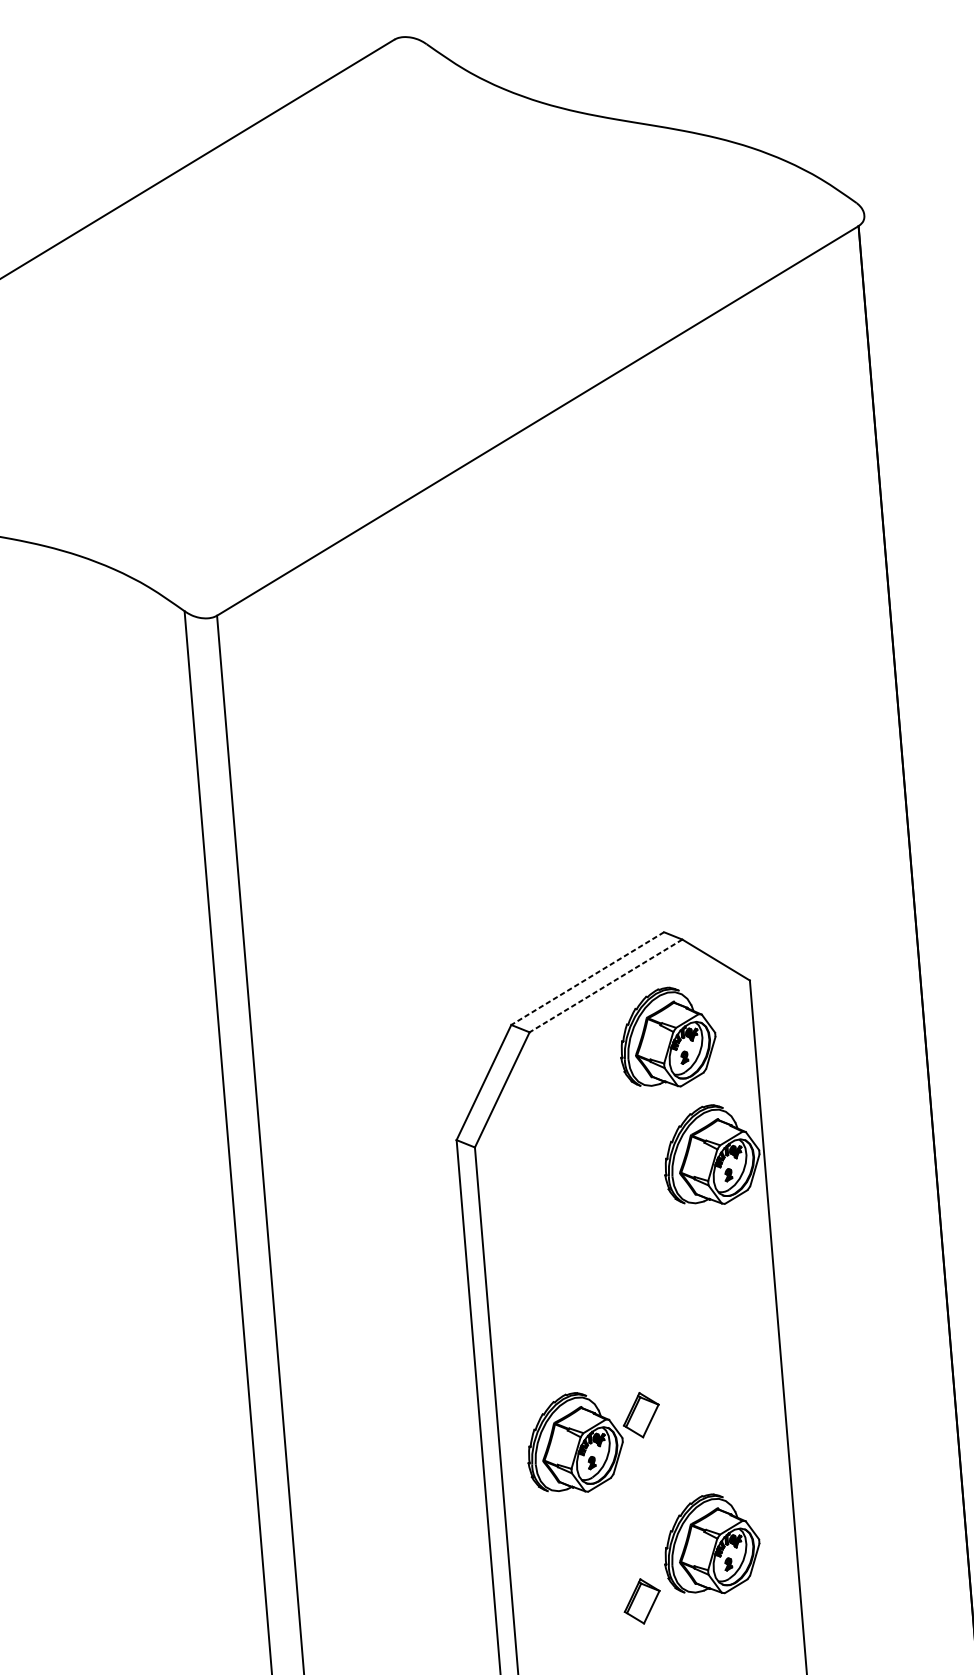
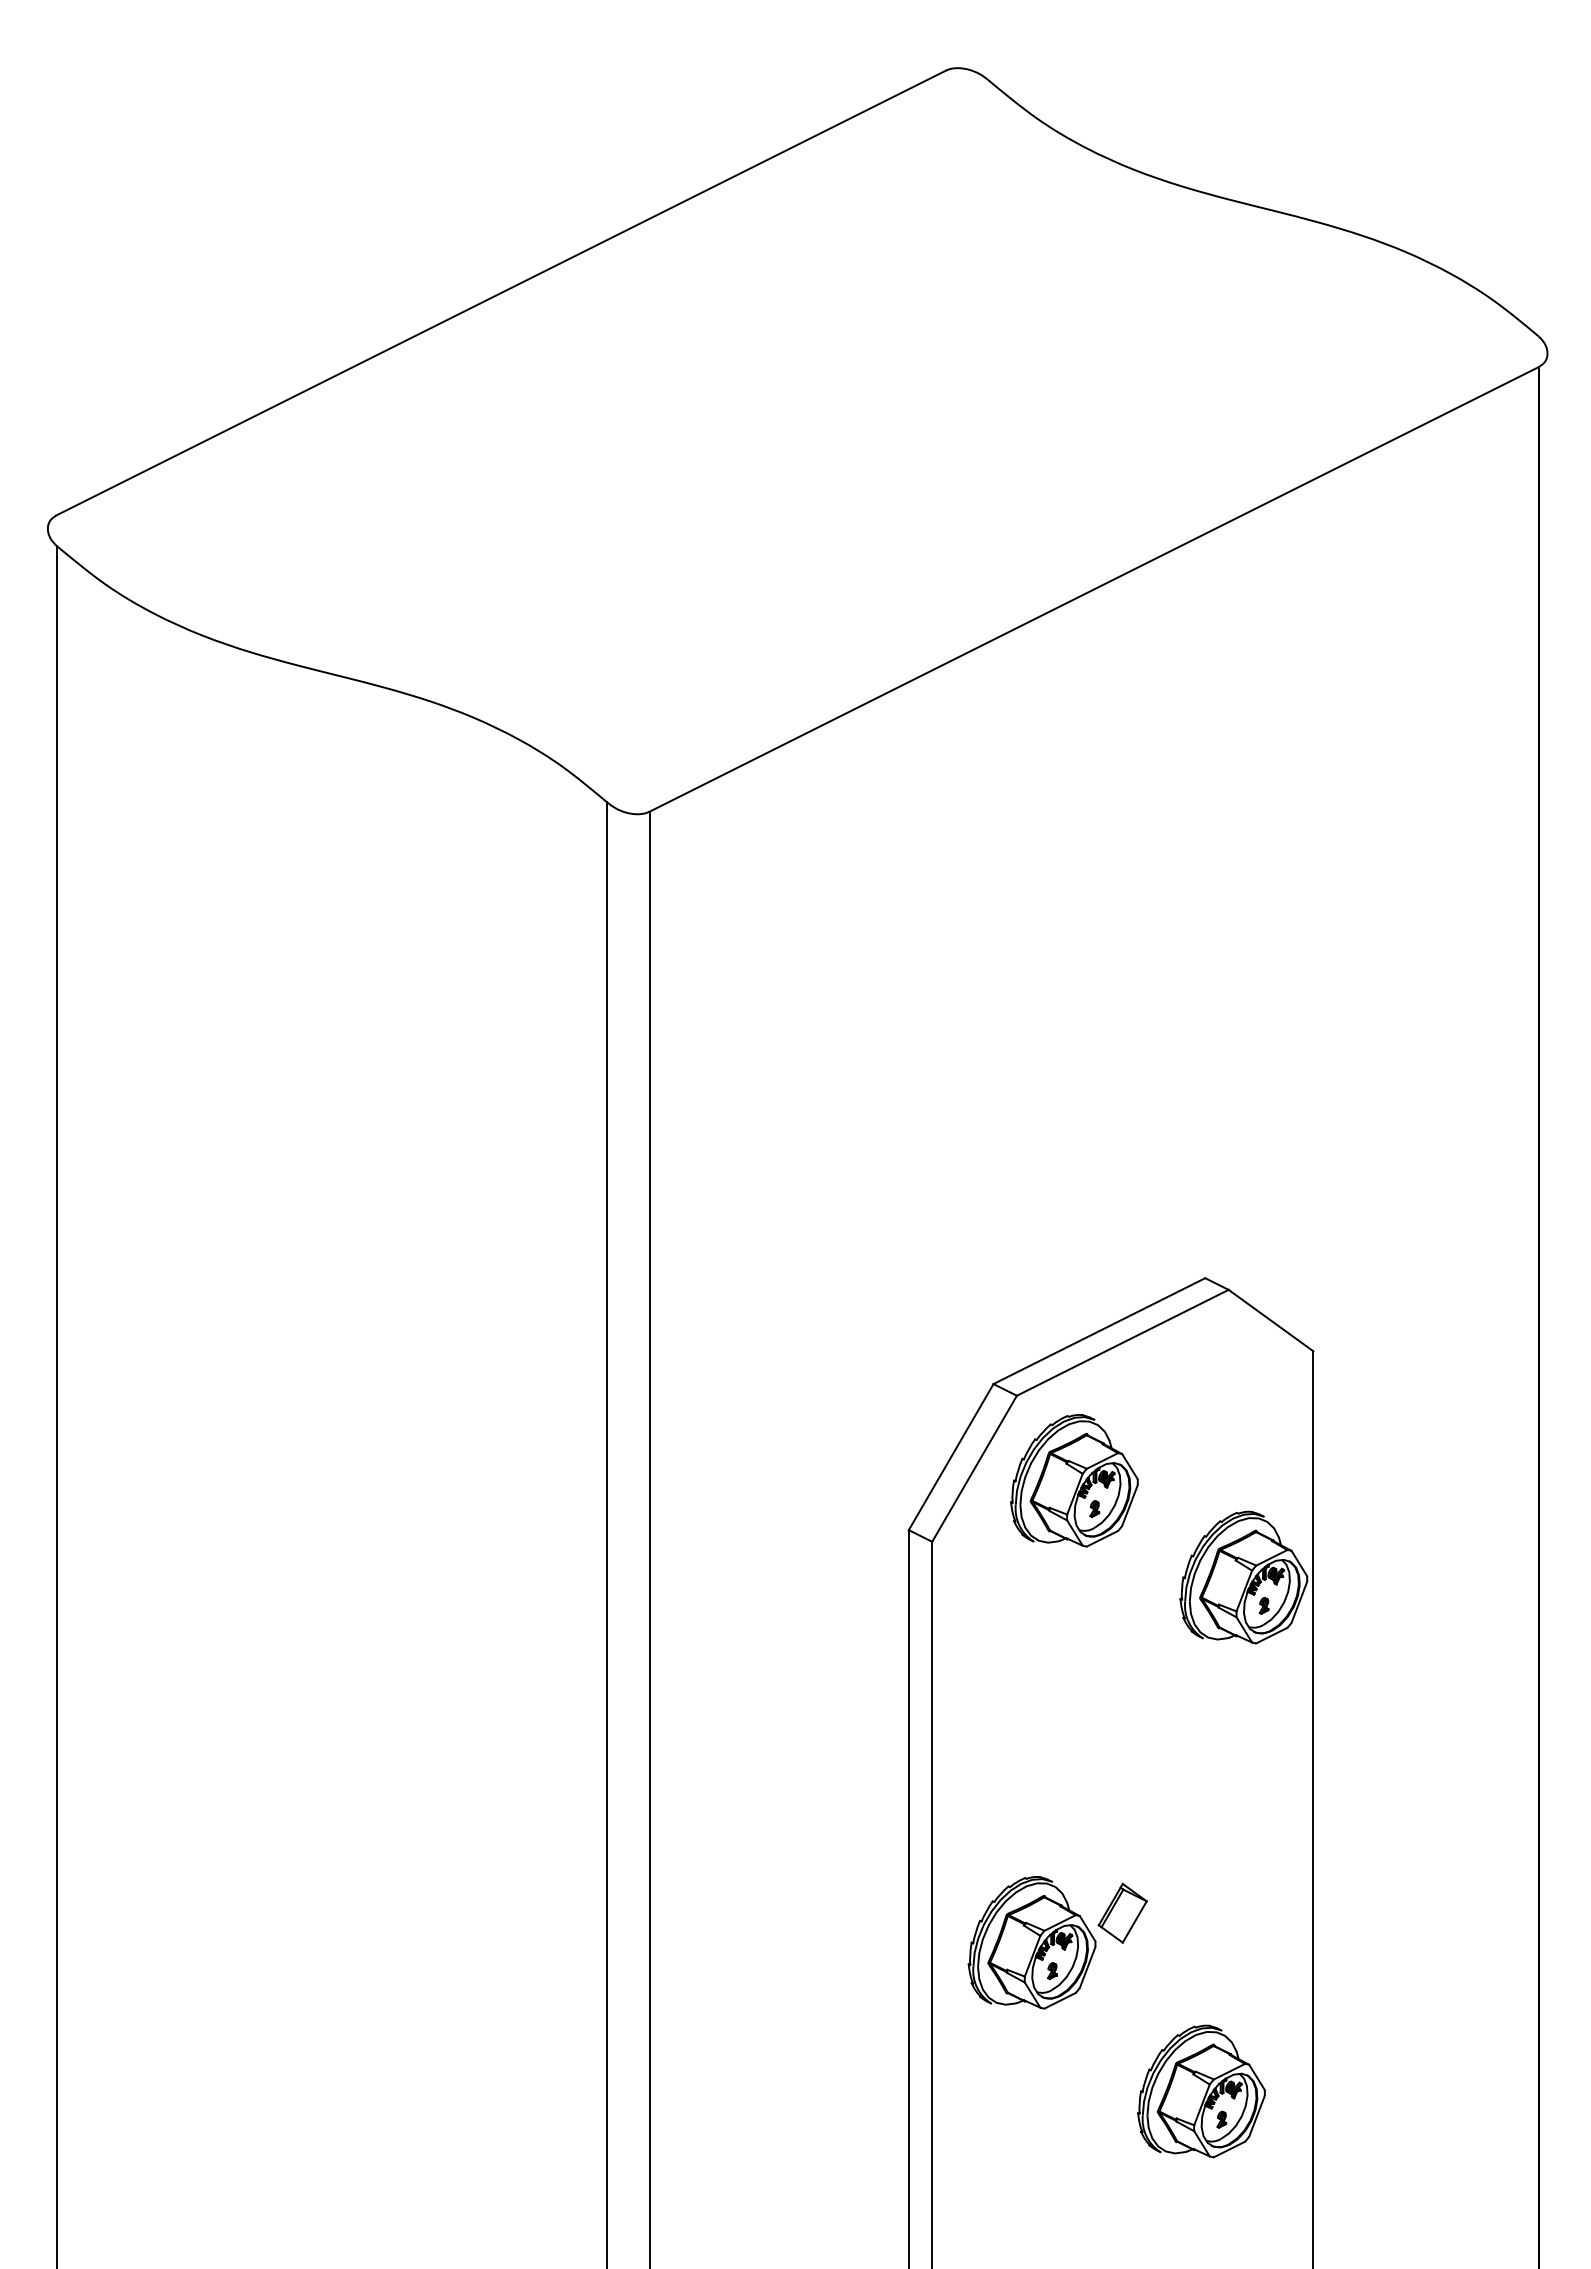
line: (587, 978) -> (1098, 1331), dashed -> solid
line: (605, 986) -> (1122, 1343), dashed -> solid
part: (667, 1037) -> (1074, 1480), moved
part: (641, 1600) -> (1103, 2158), removed

